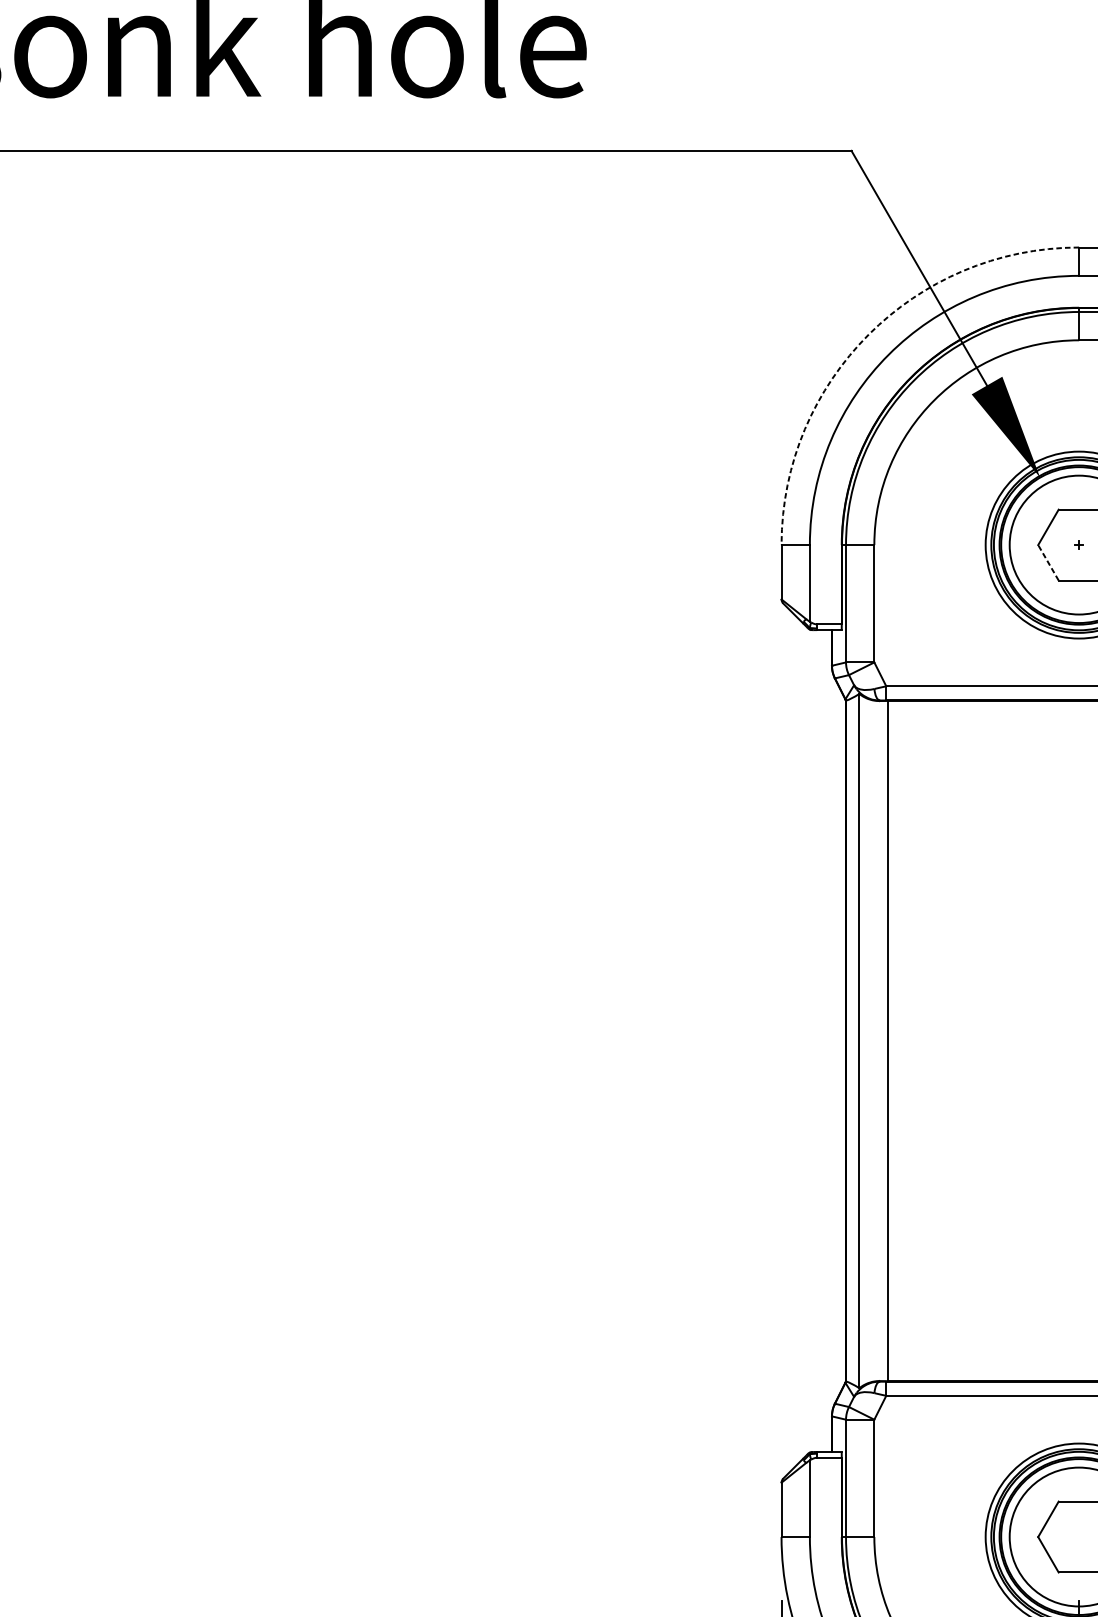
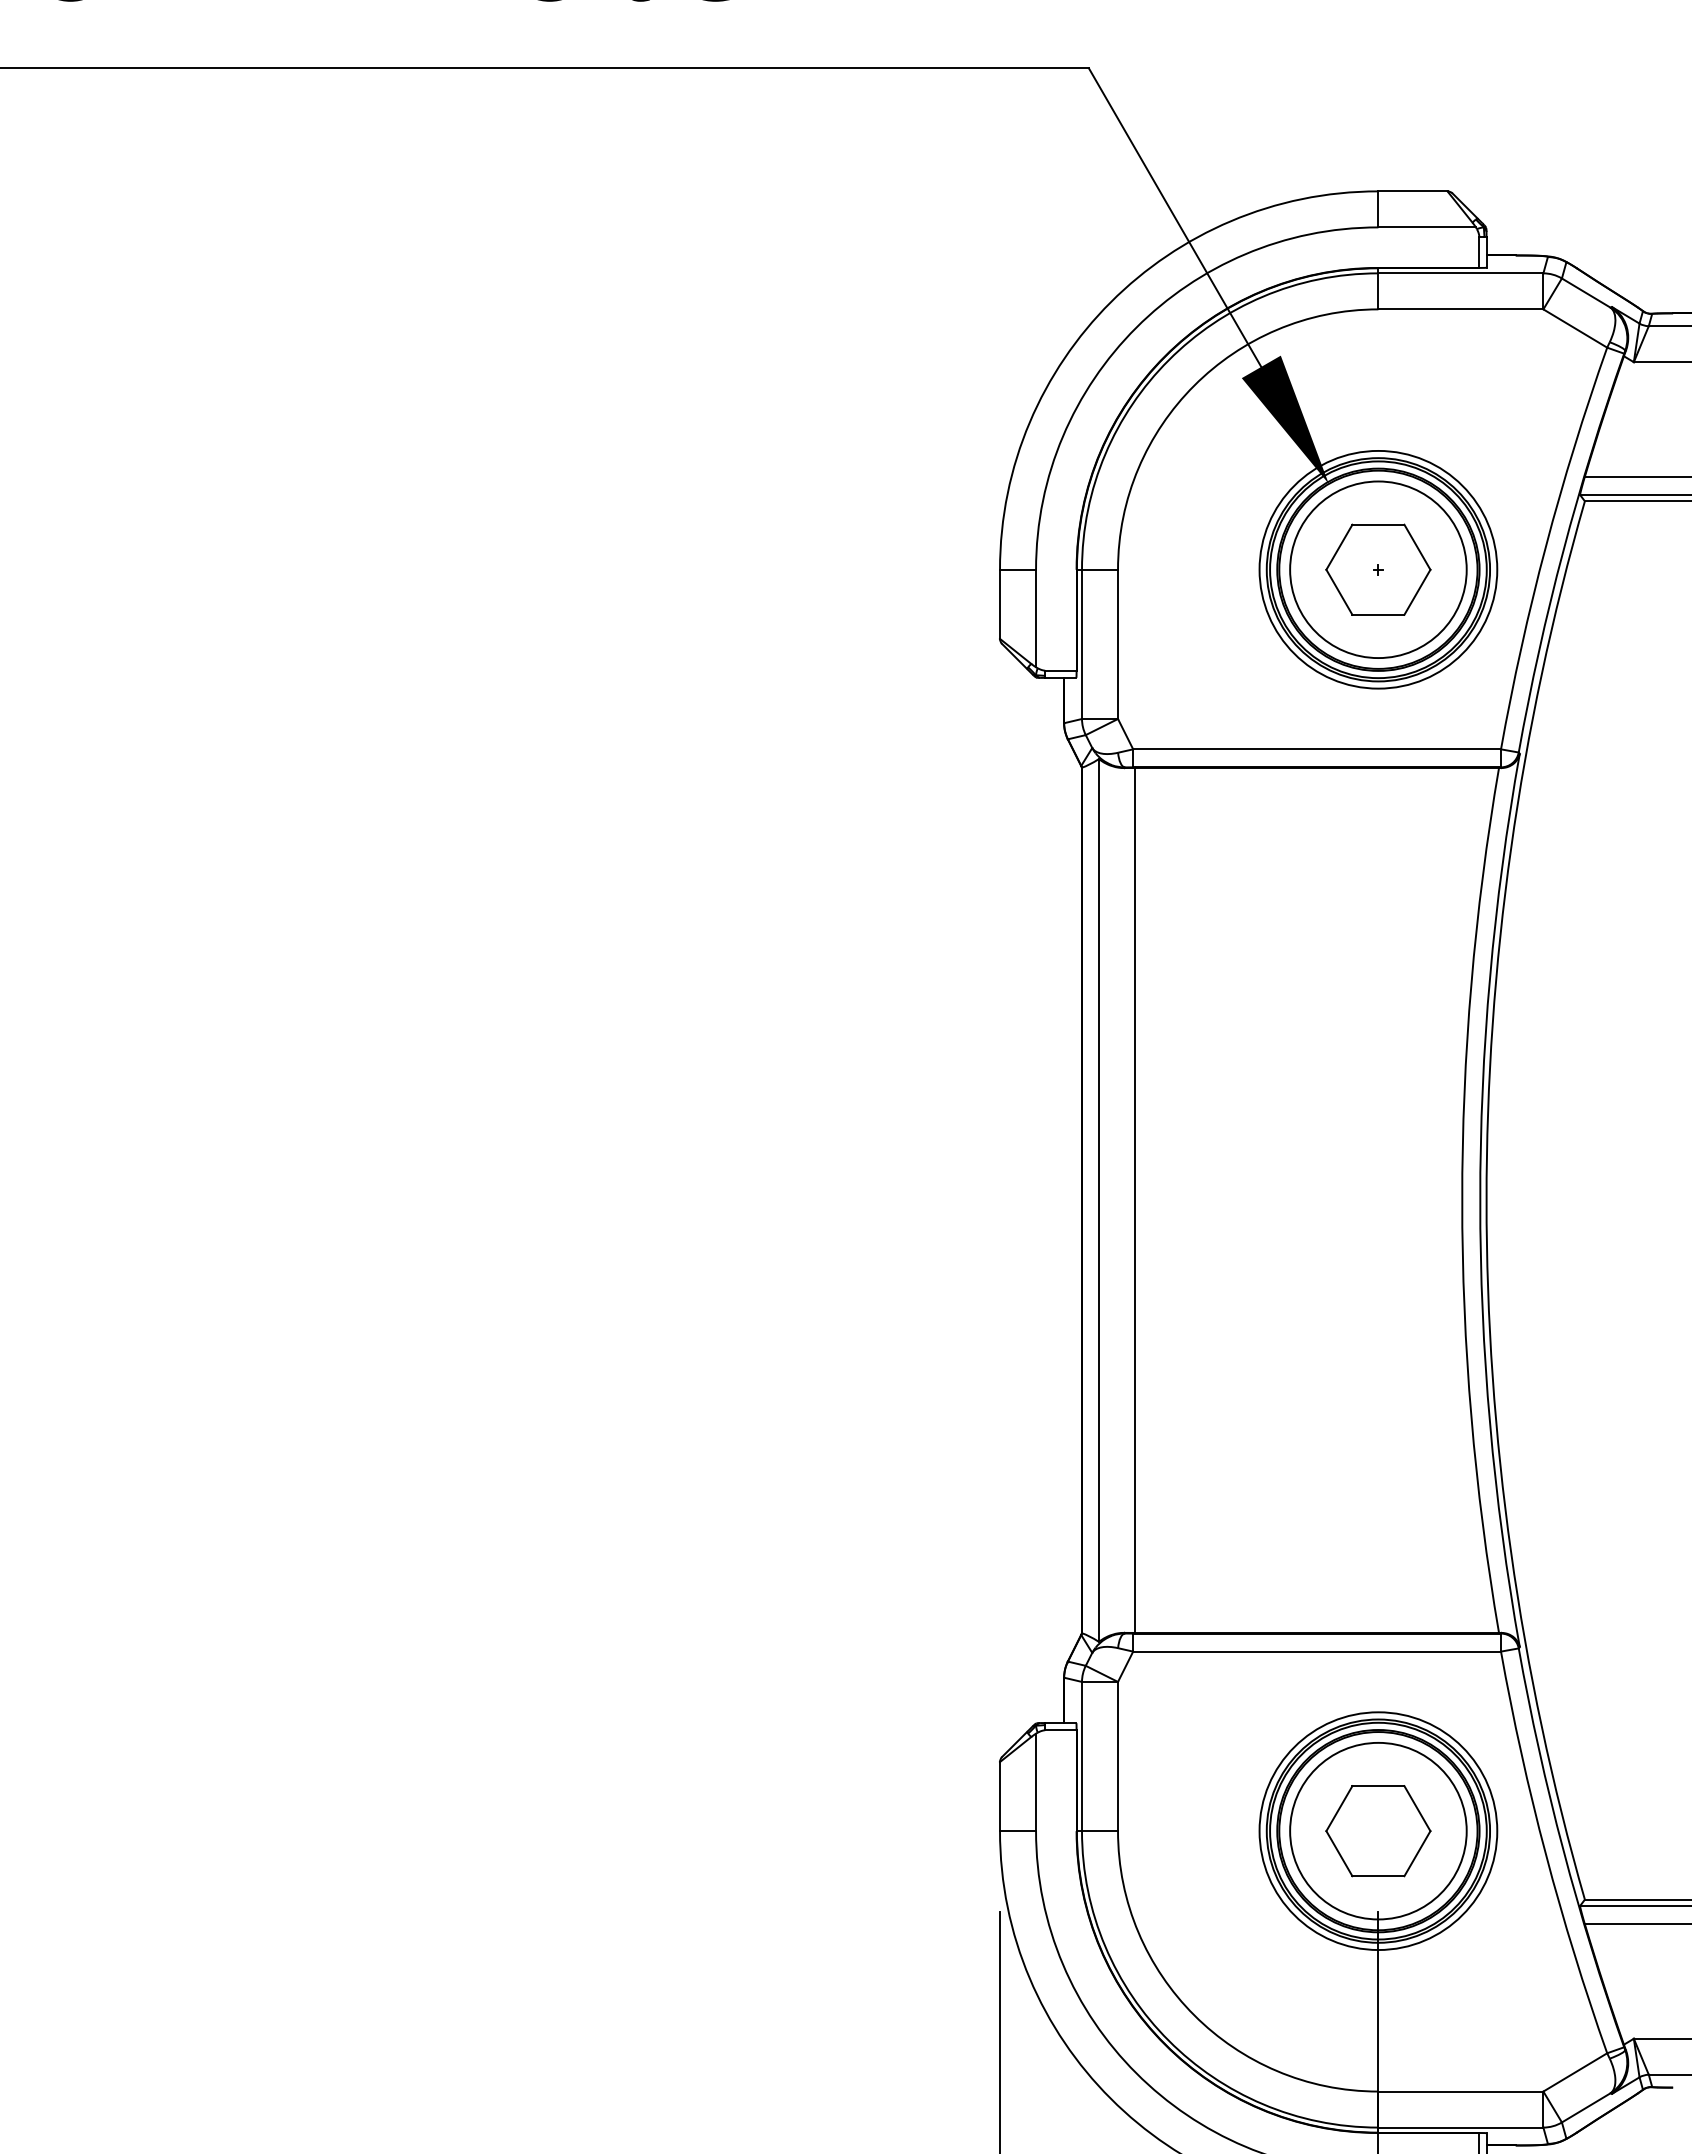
arc: (868, 334) -> (1110, 302), dashed -> solid
line: (1048, 562) -> (1339, 591), dashed -> solid

